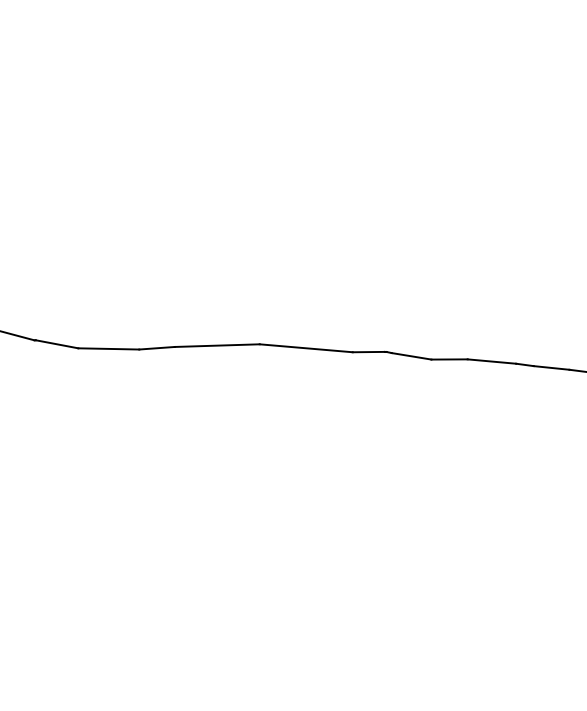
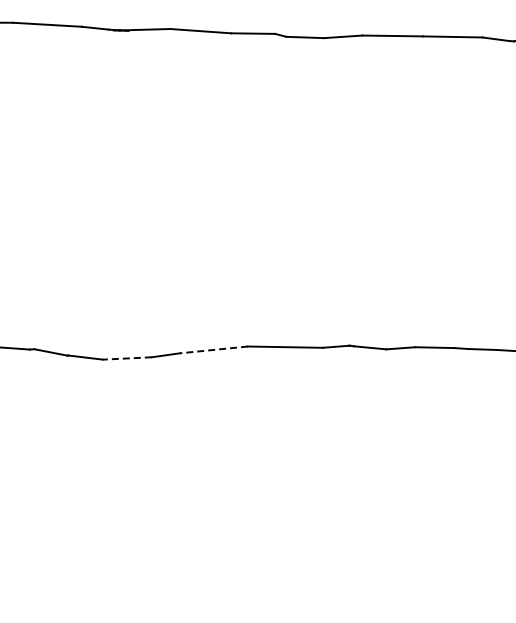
line: (216, 345) -> (213, 349), solid -> dashed
line: (107, 348) -> (126, 358), solid -> dashed

